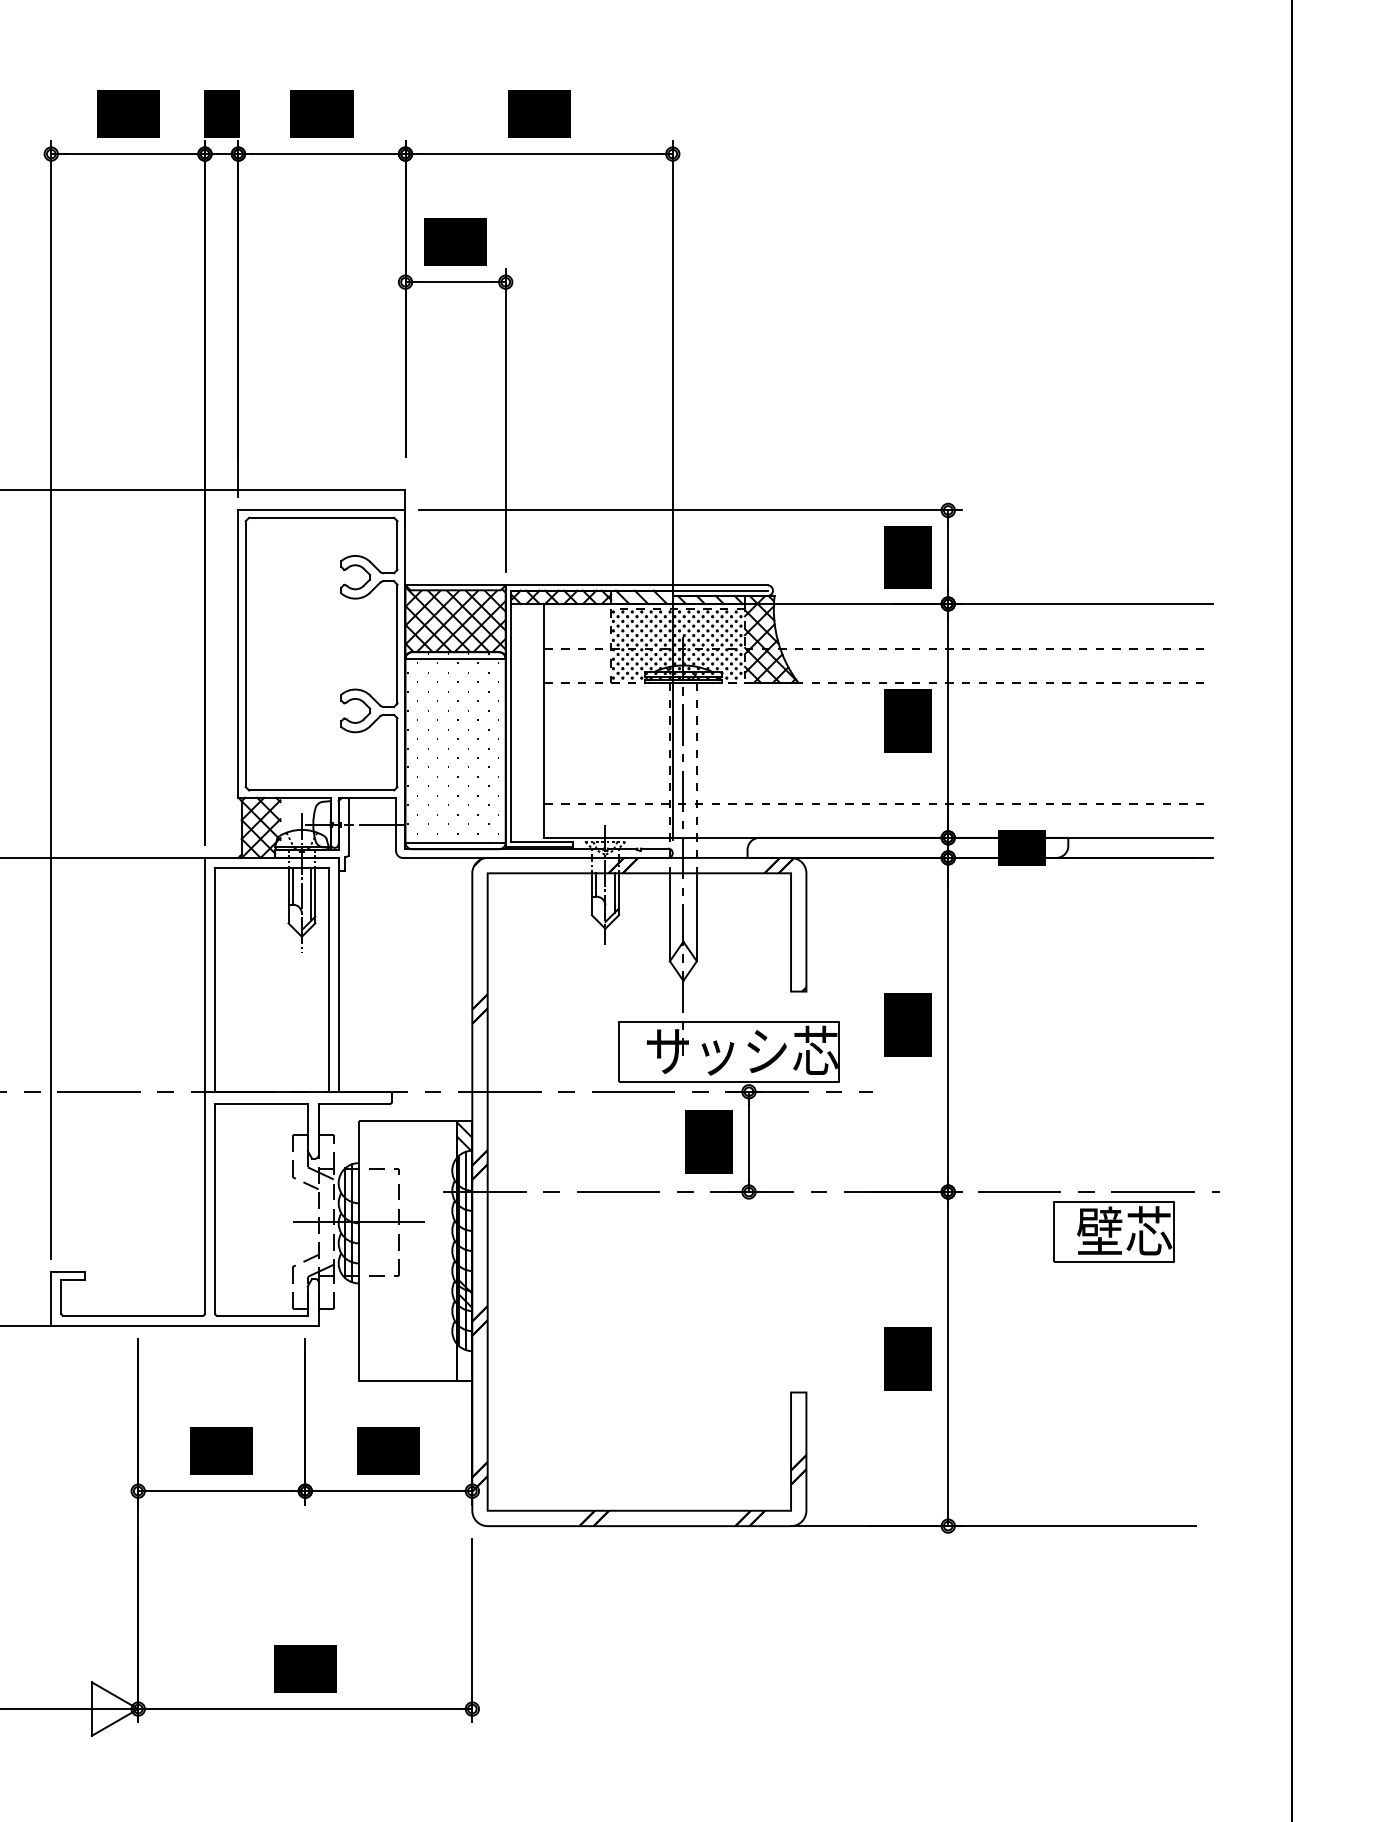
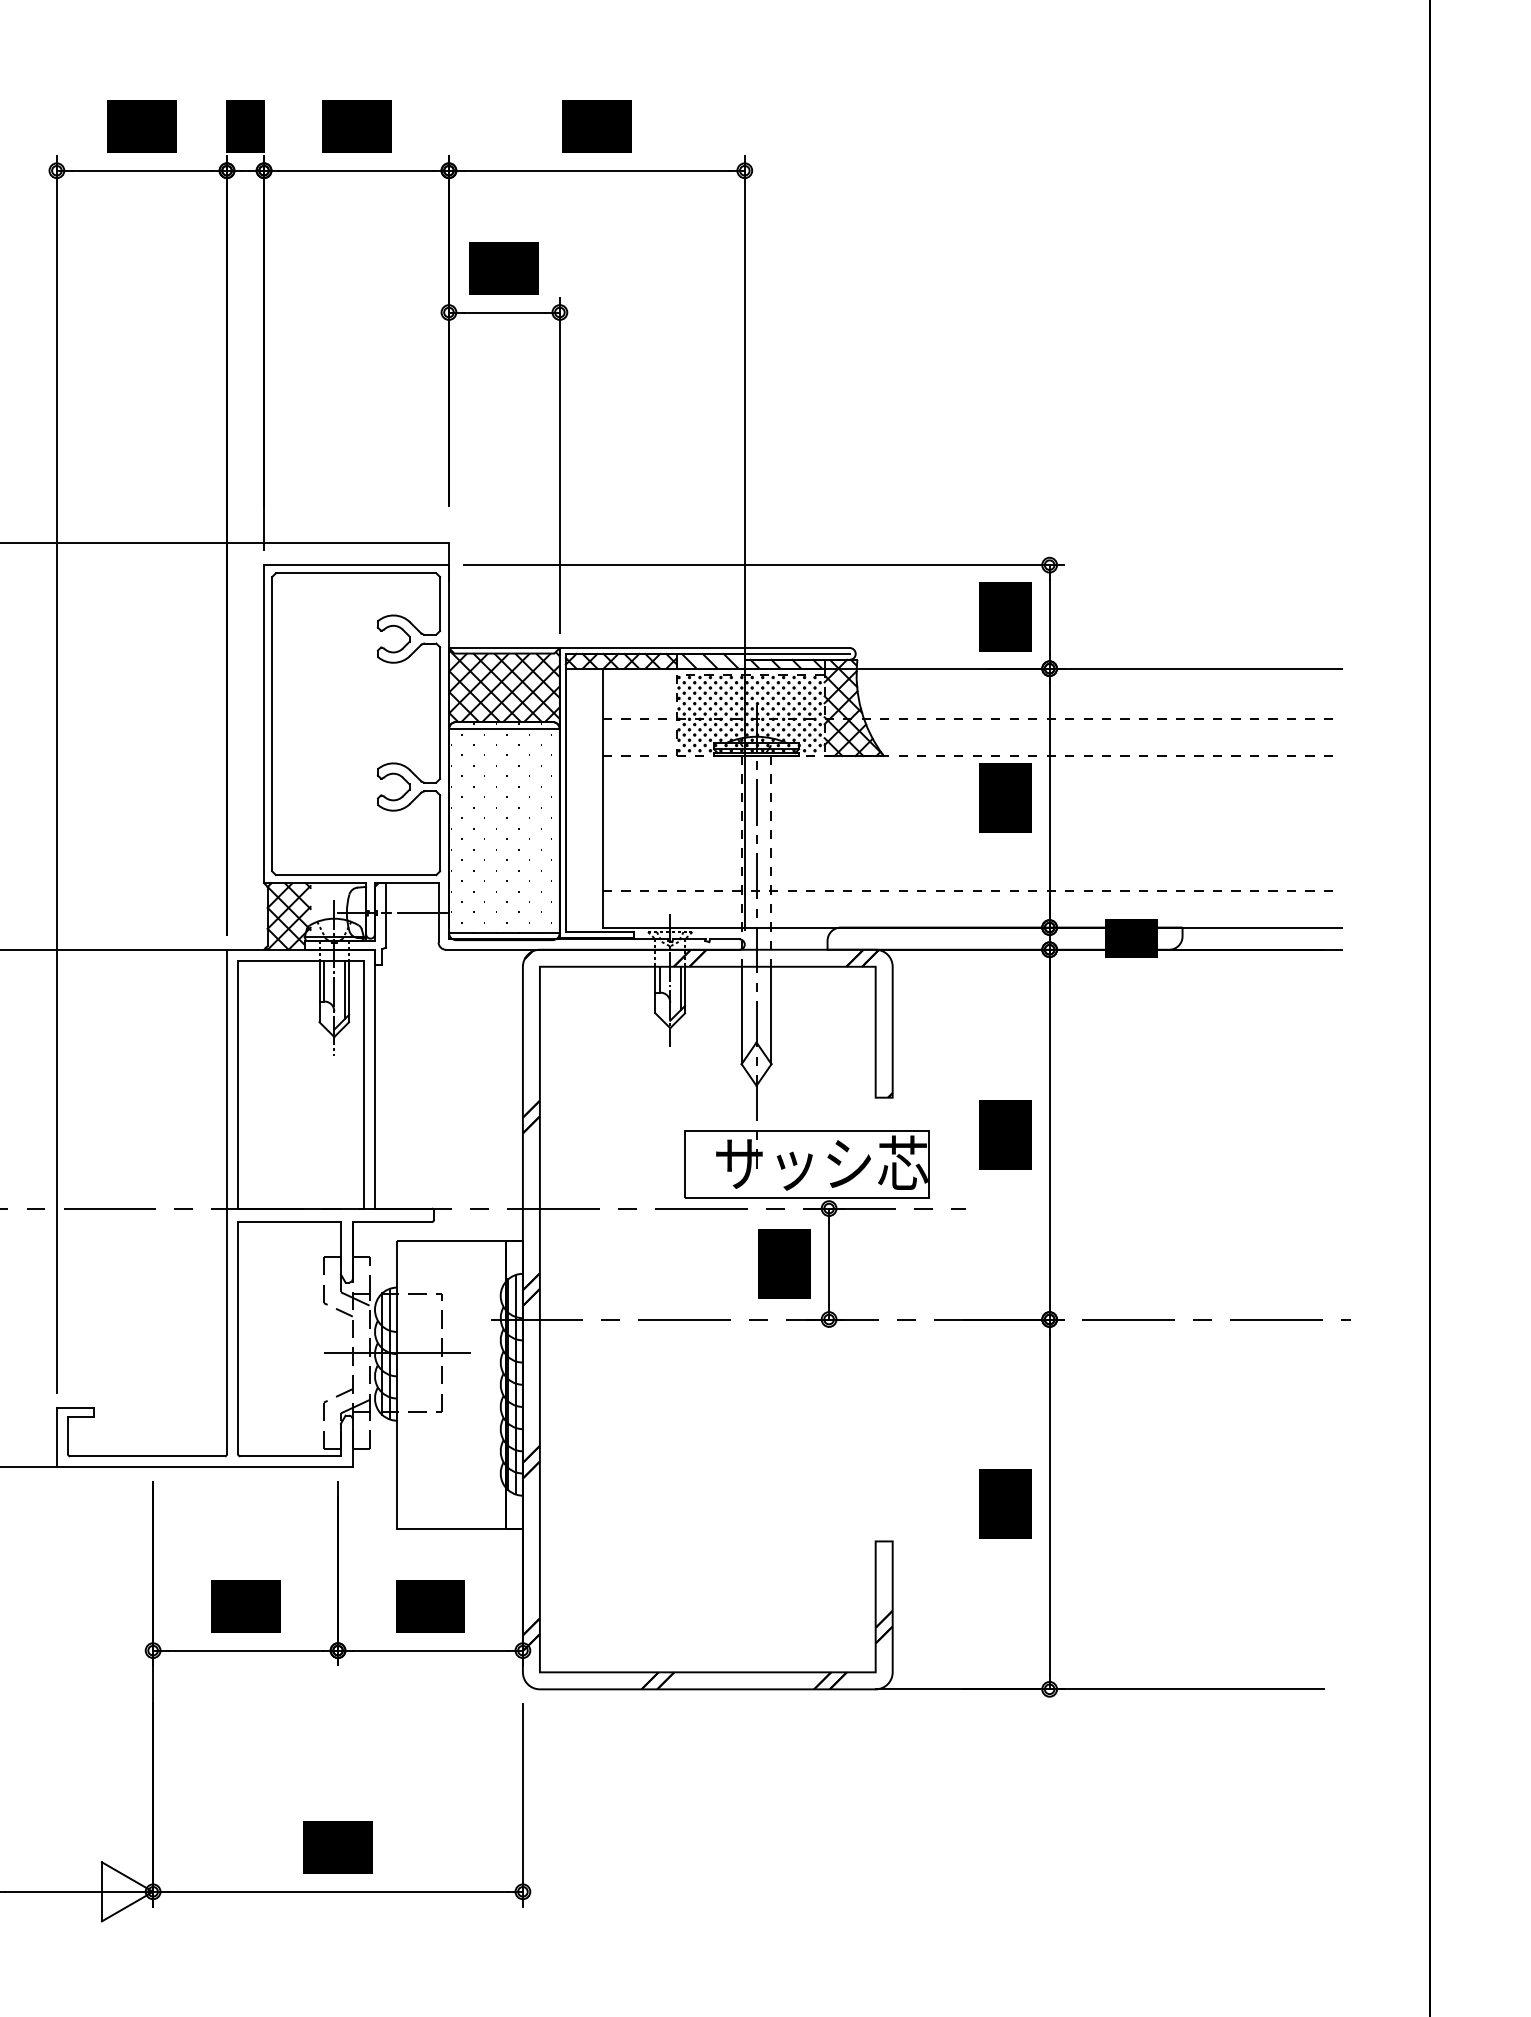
hatch: (463, 1214) -> (513, 1344), removed
part: (1113, 1231) -> (1232, 1363), removed

